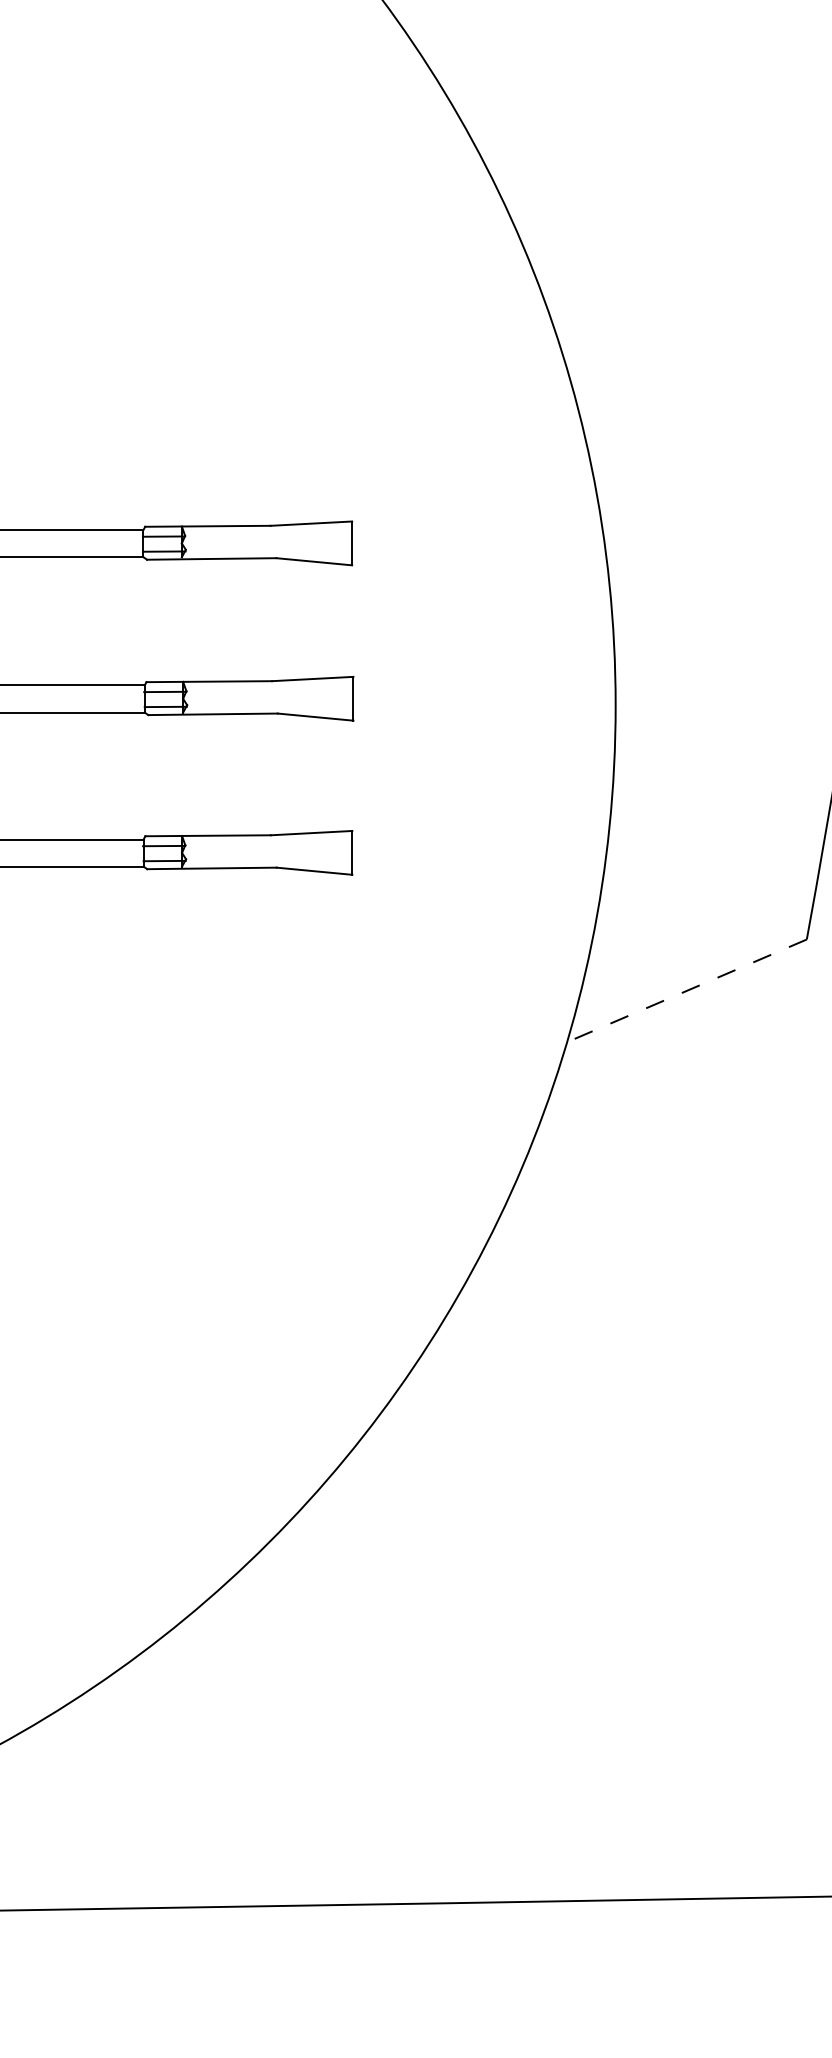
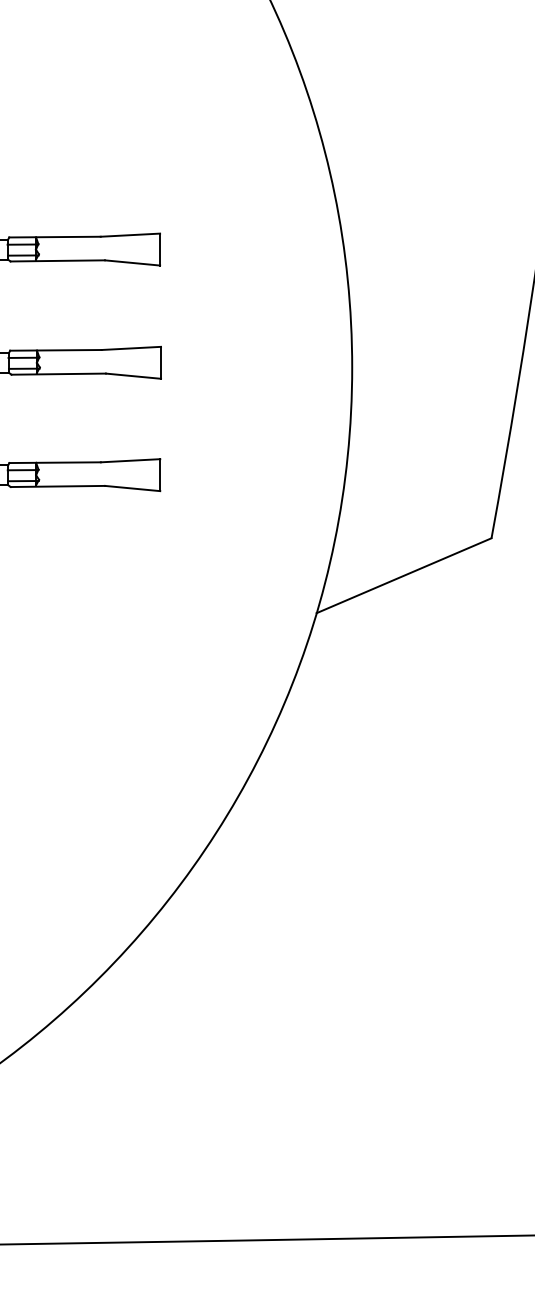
line: (686, 990) -> (403, 575), dashed -> solid

